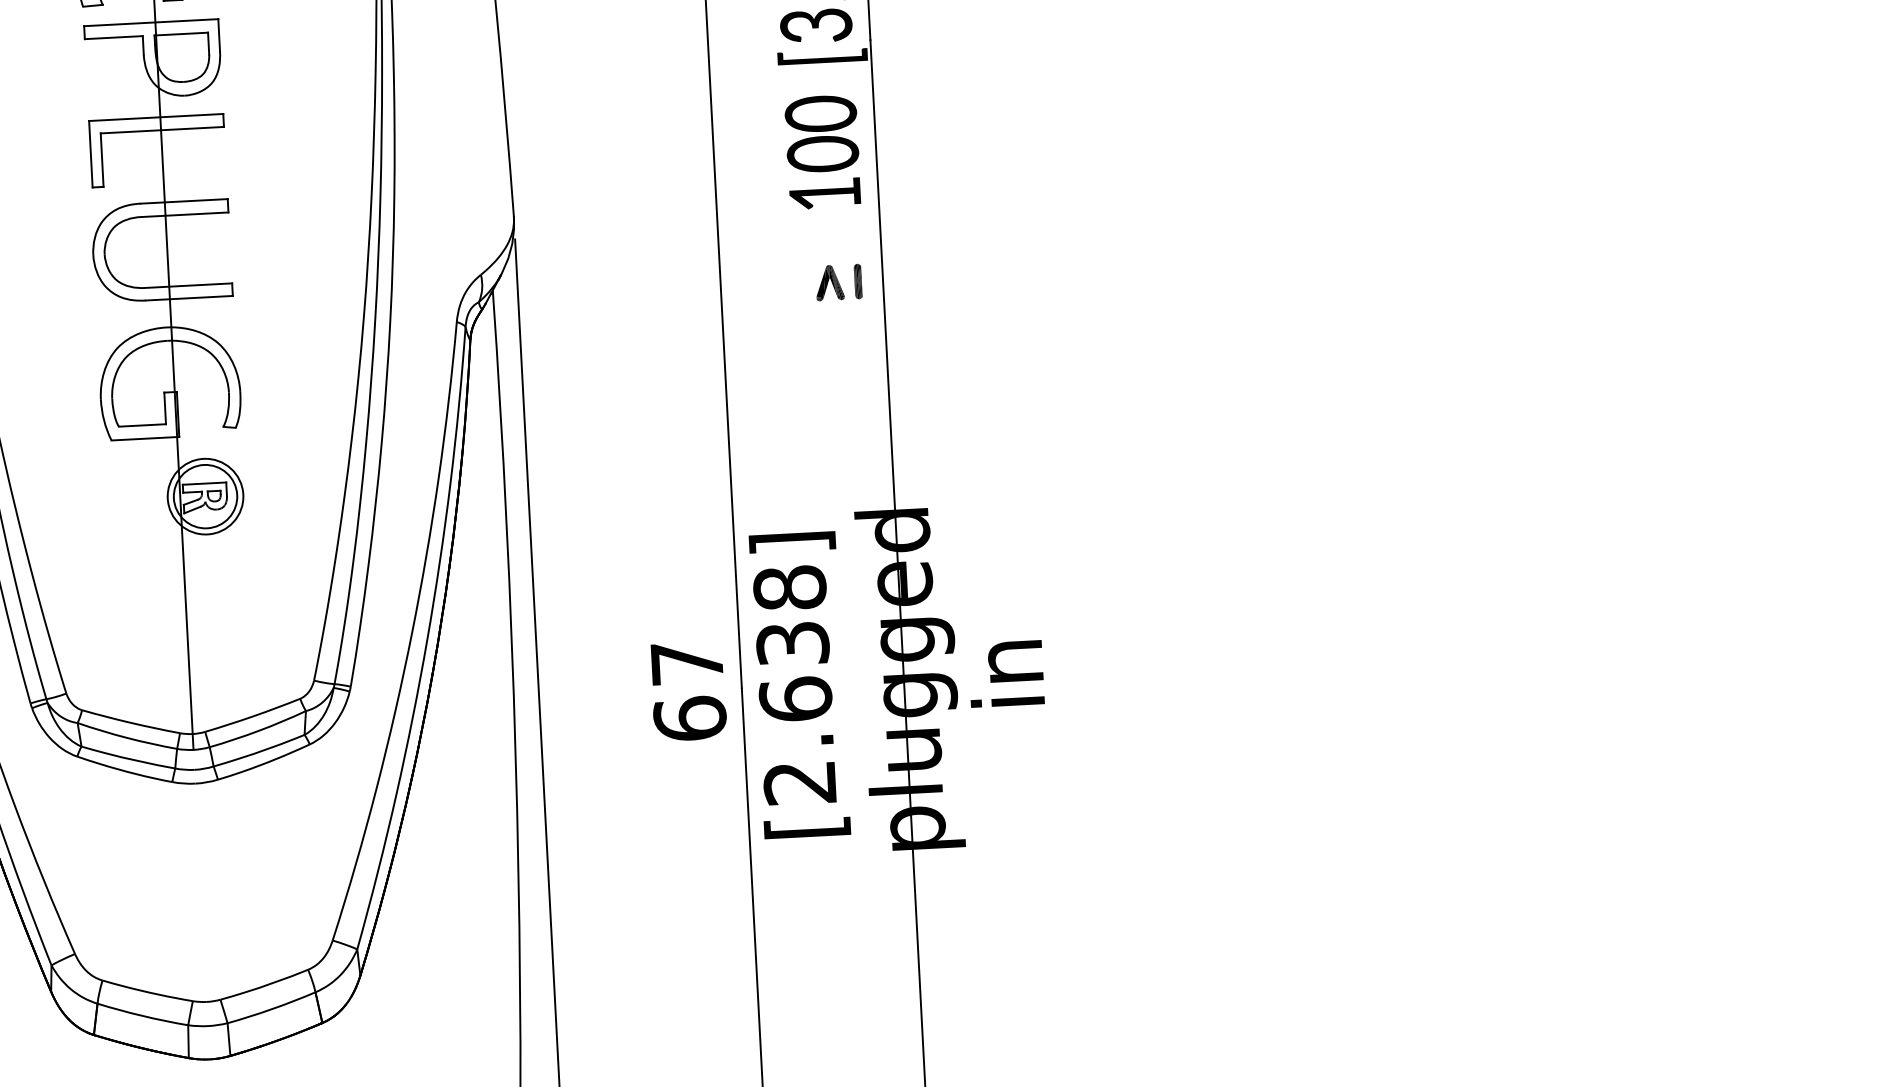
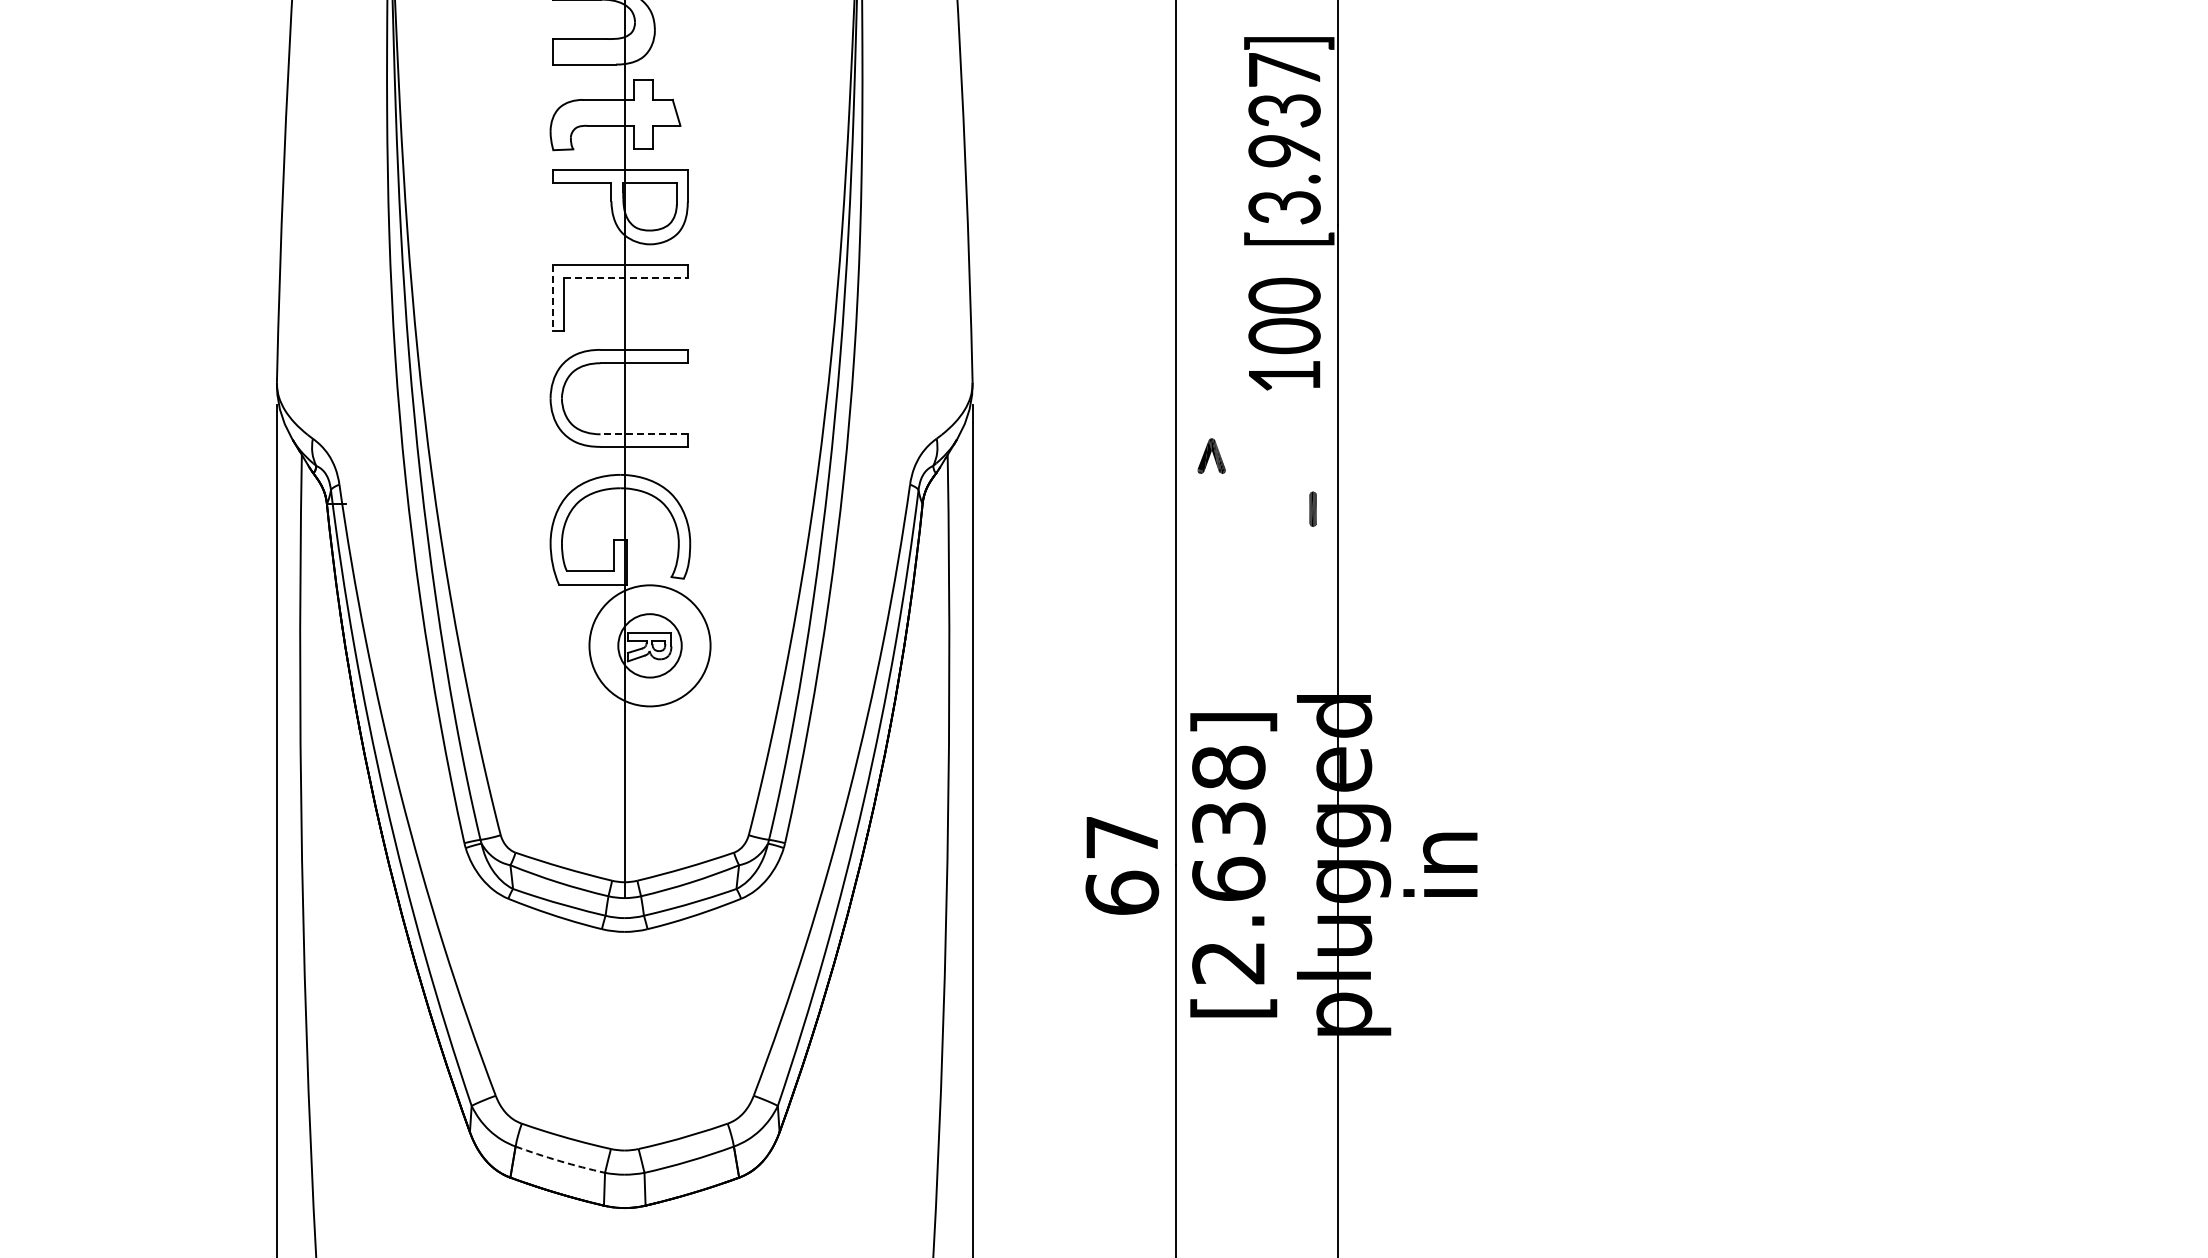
line: (162, 130) -> (626, 277), solid -> dashed
line: (90, 154) -> (553, 298), solid -> dashed
part: (857, 280) -> (1312, 508), moved
part: (829, 282) -> (1211, 455), moved
line: (188, 285) -> (644, 434), solid -> dashed
circle: (205, 496) -> (649, 645), size x1.6
arc: (142, 1016) -> (559, 1161), solid -> dashed

